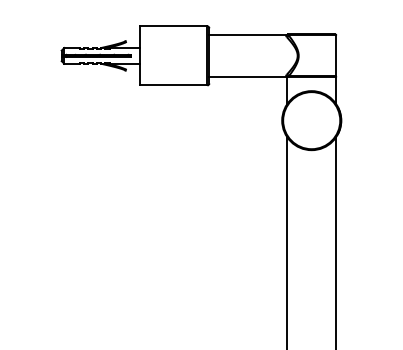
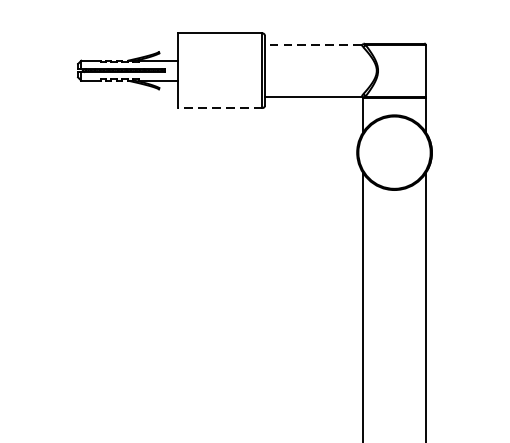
line: (247, 35) -> (313, 44), solid -> dashed
line: (173, 85) -> (219, 108), solid -> dashed

